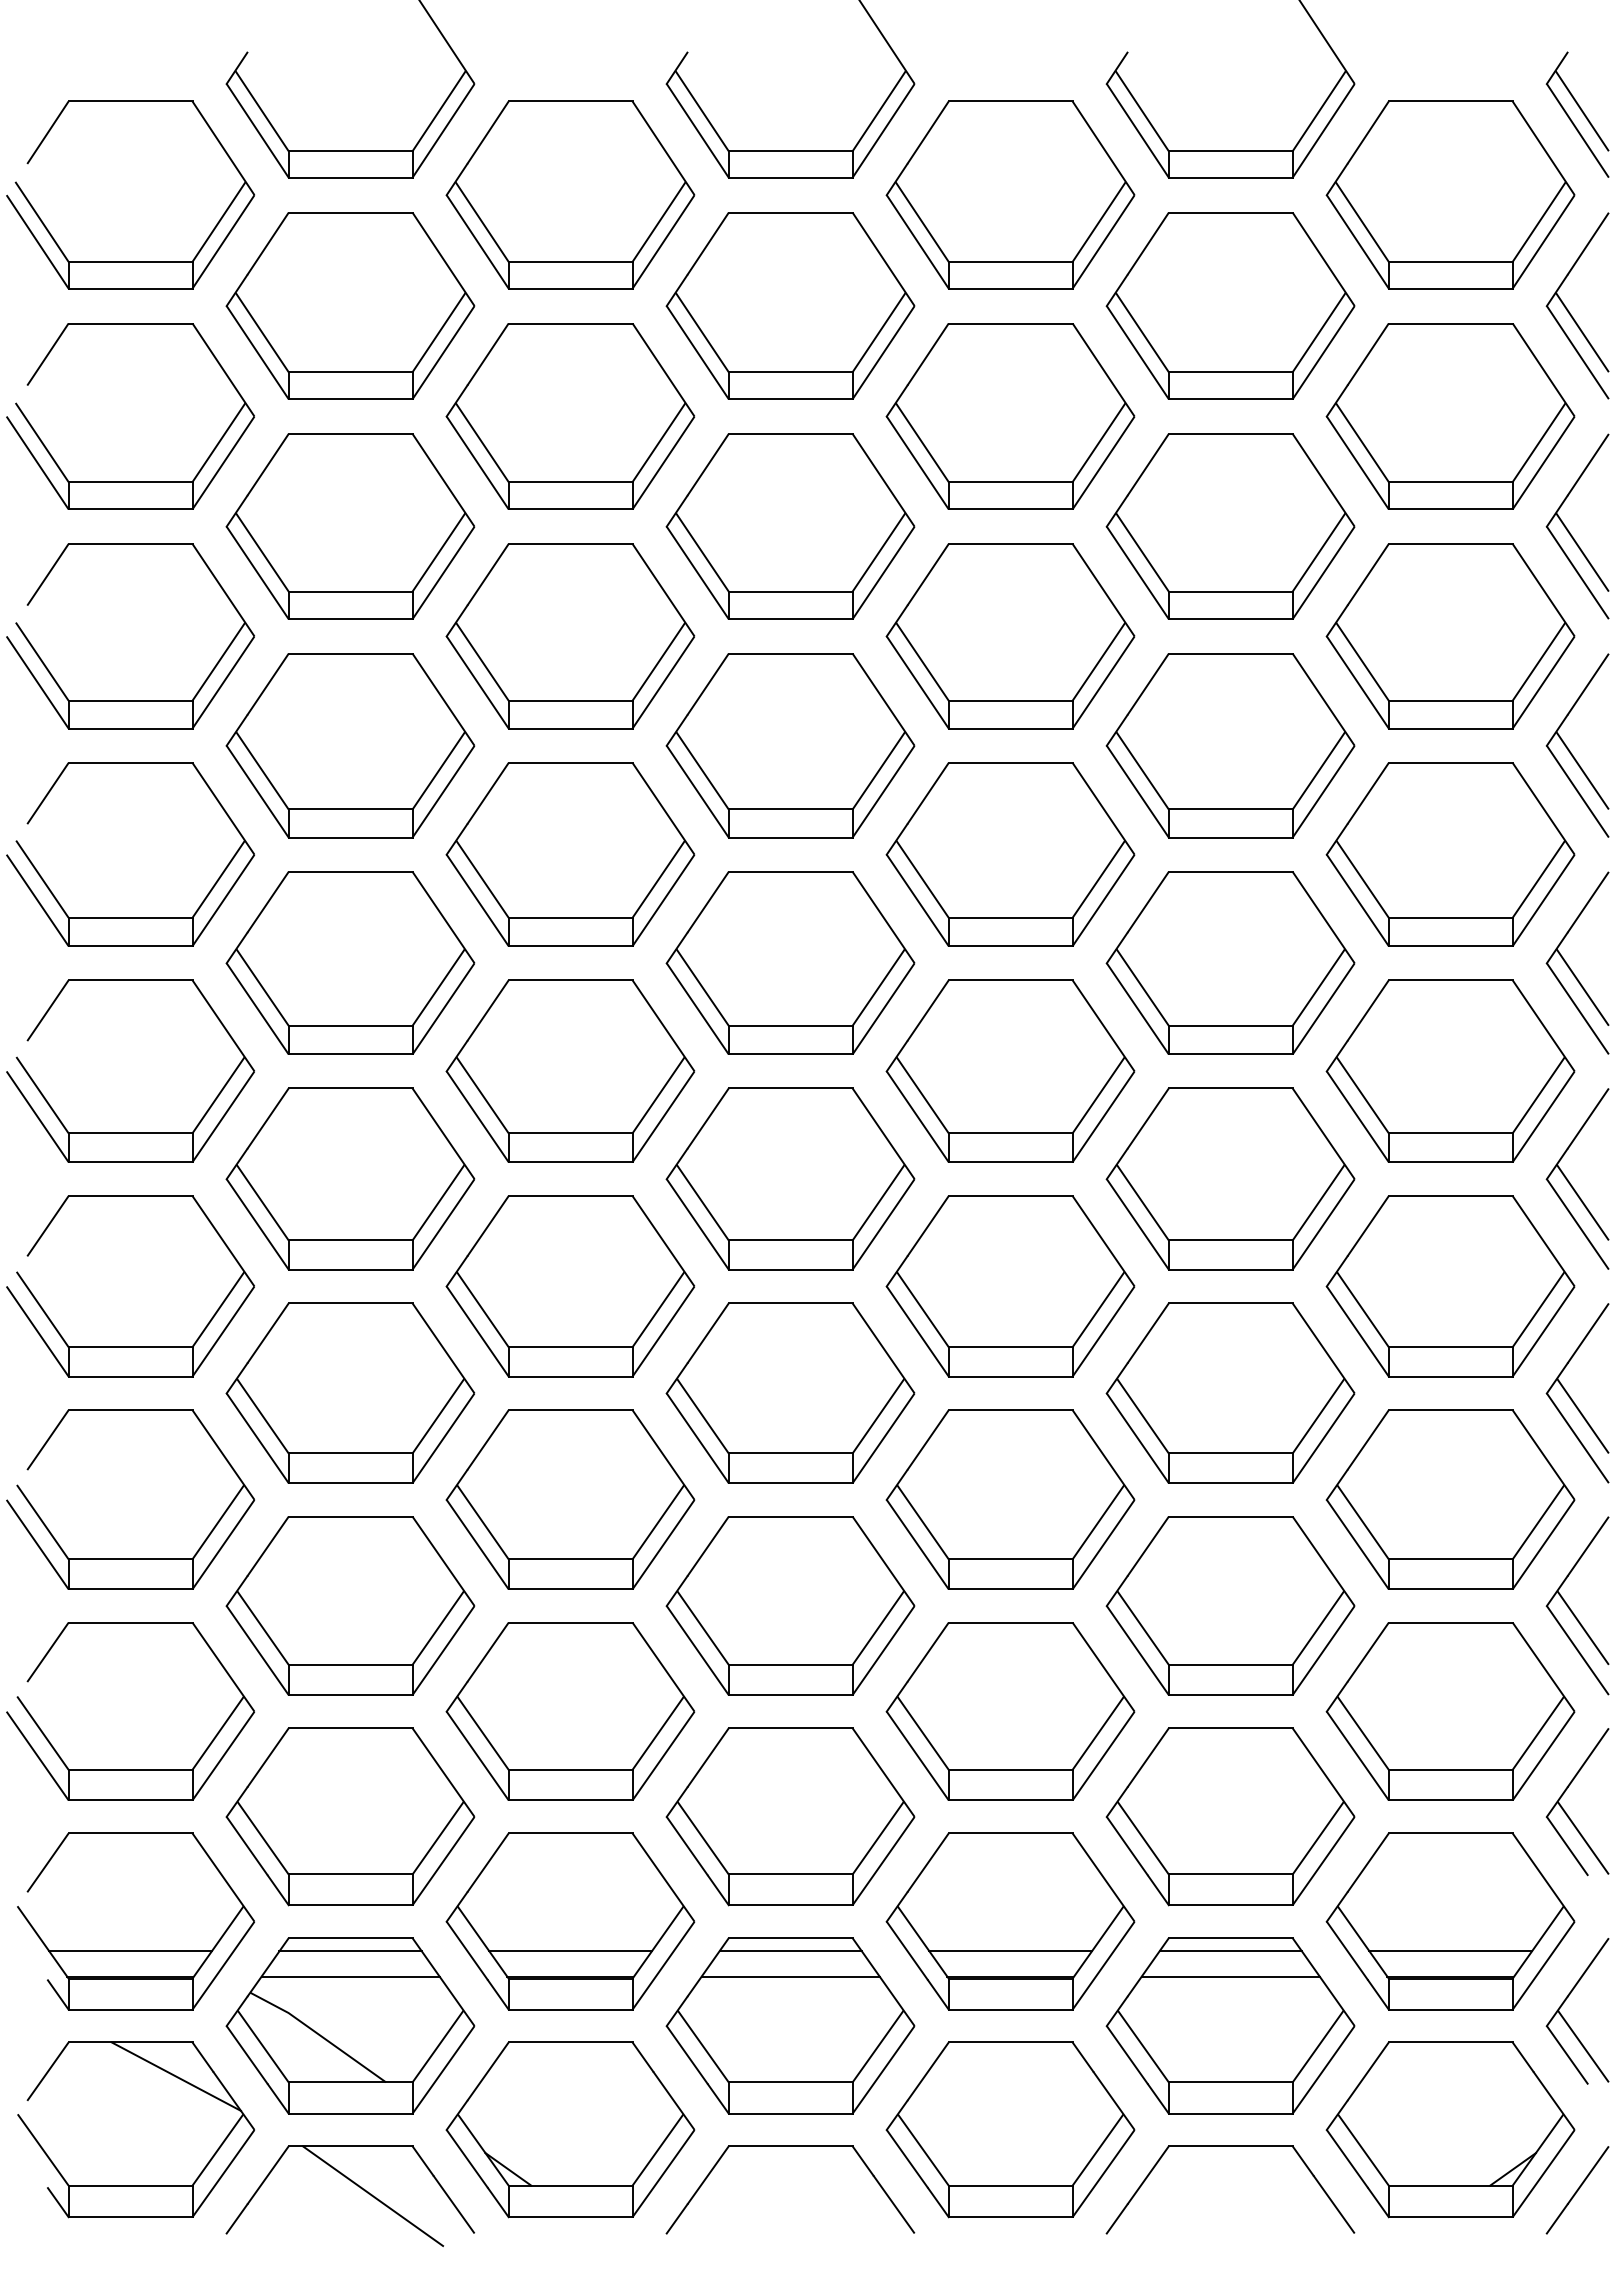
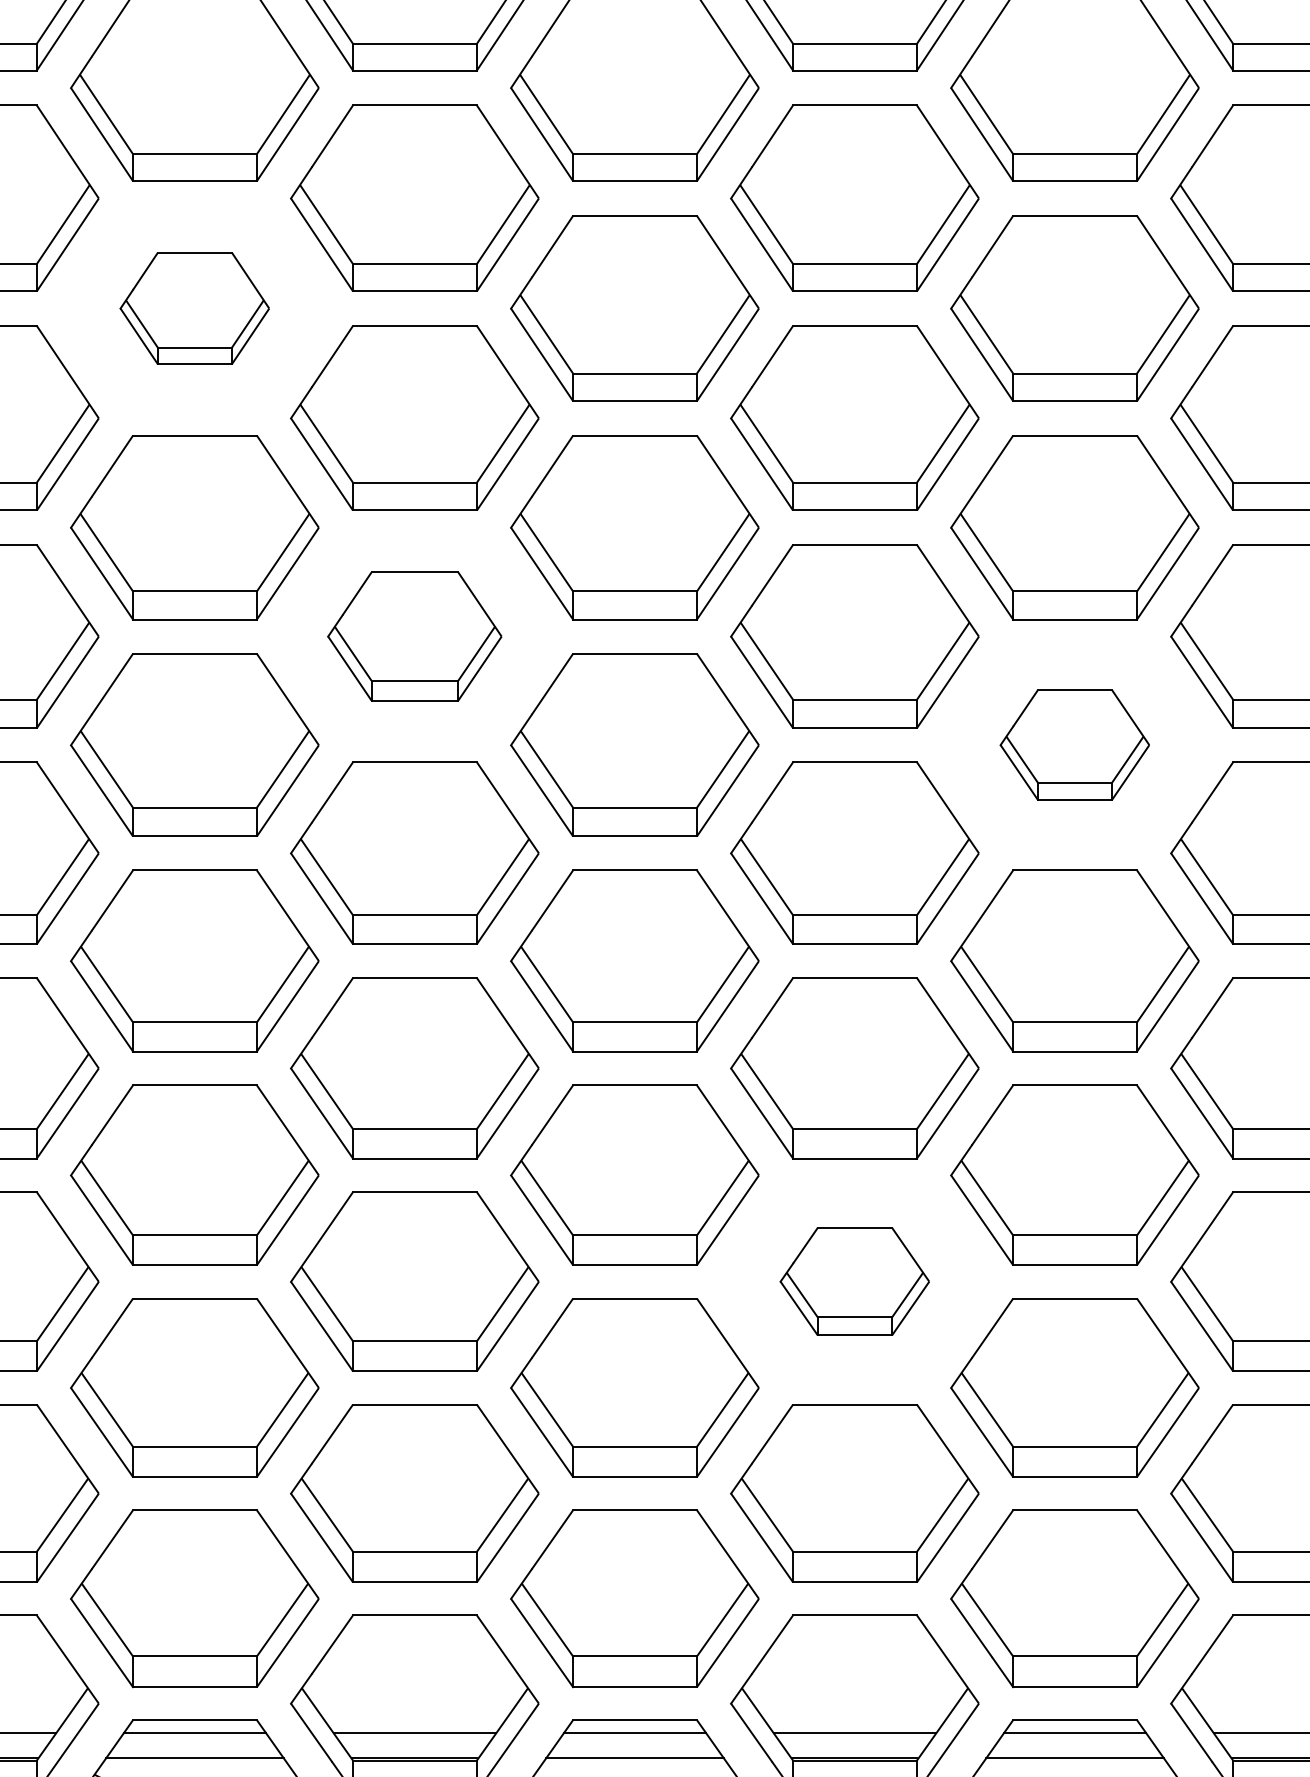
part: (350, 526) -> (194, 308), size x0.6
part: (570, 854) -> (414, 636), size x0.7
part: (1230, 962) -> (1074, 744), size x0.6
part: (1010, 1499) -> (854, 1281), size x0.6

